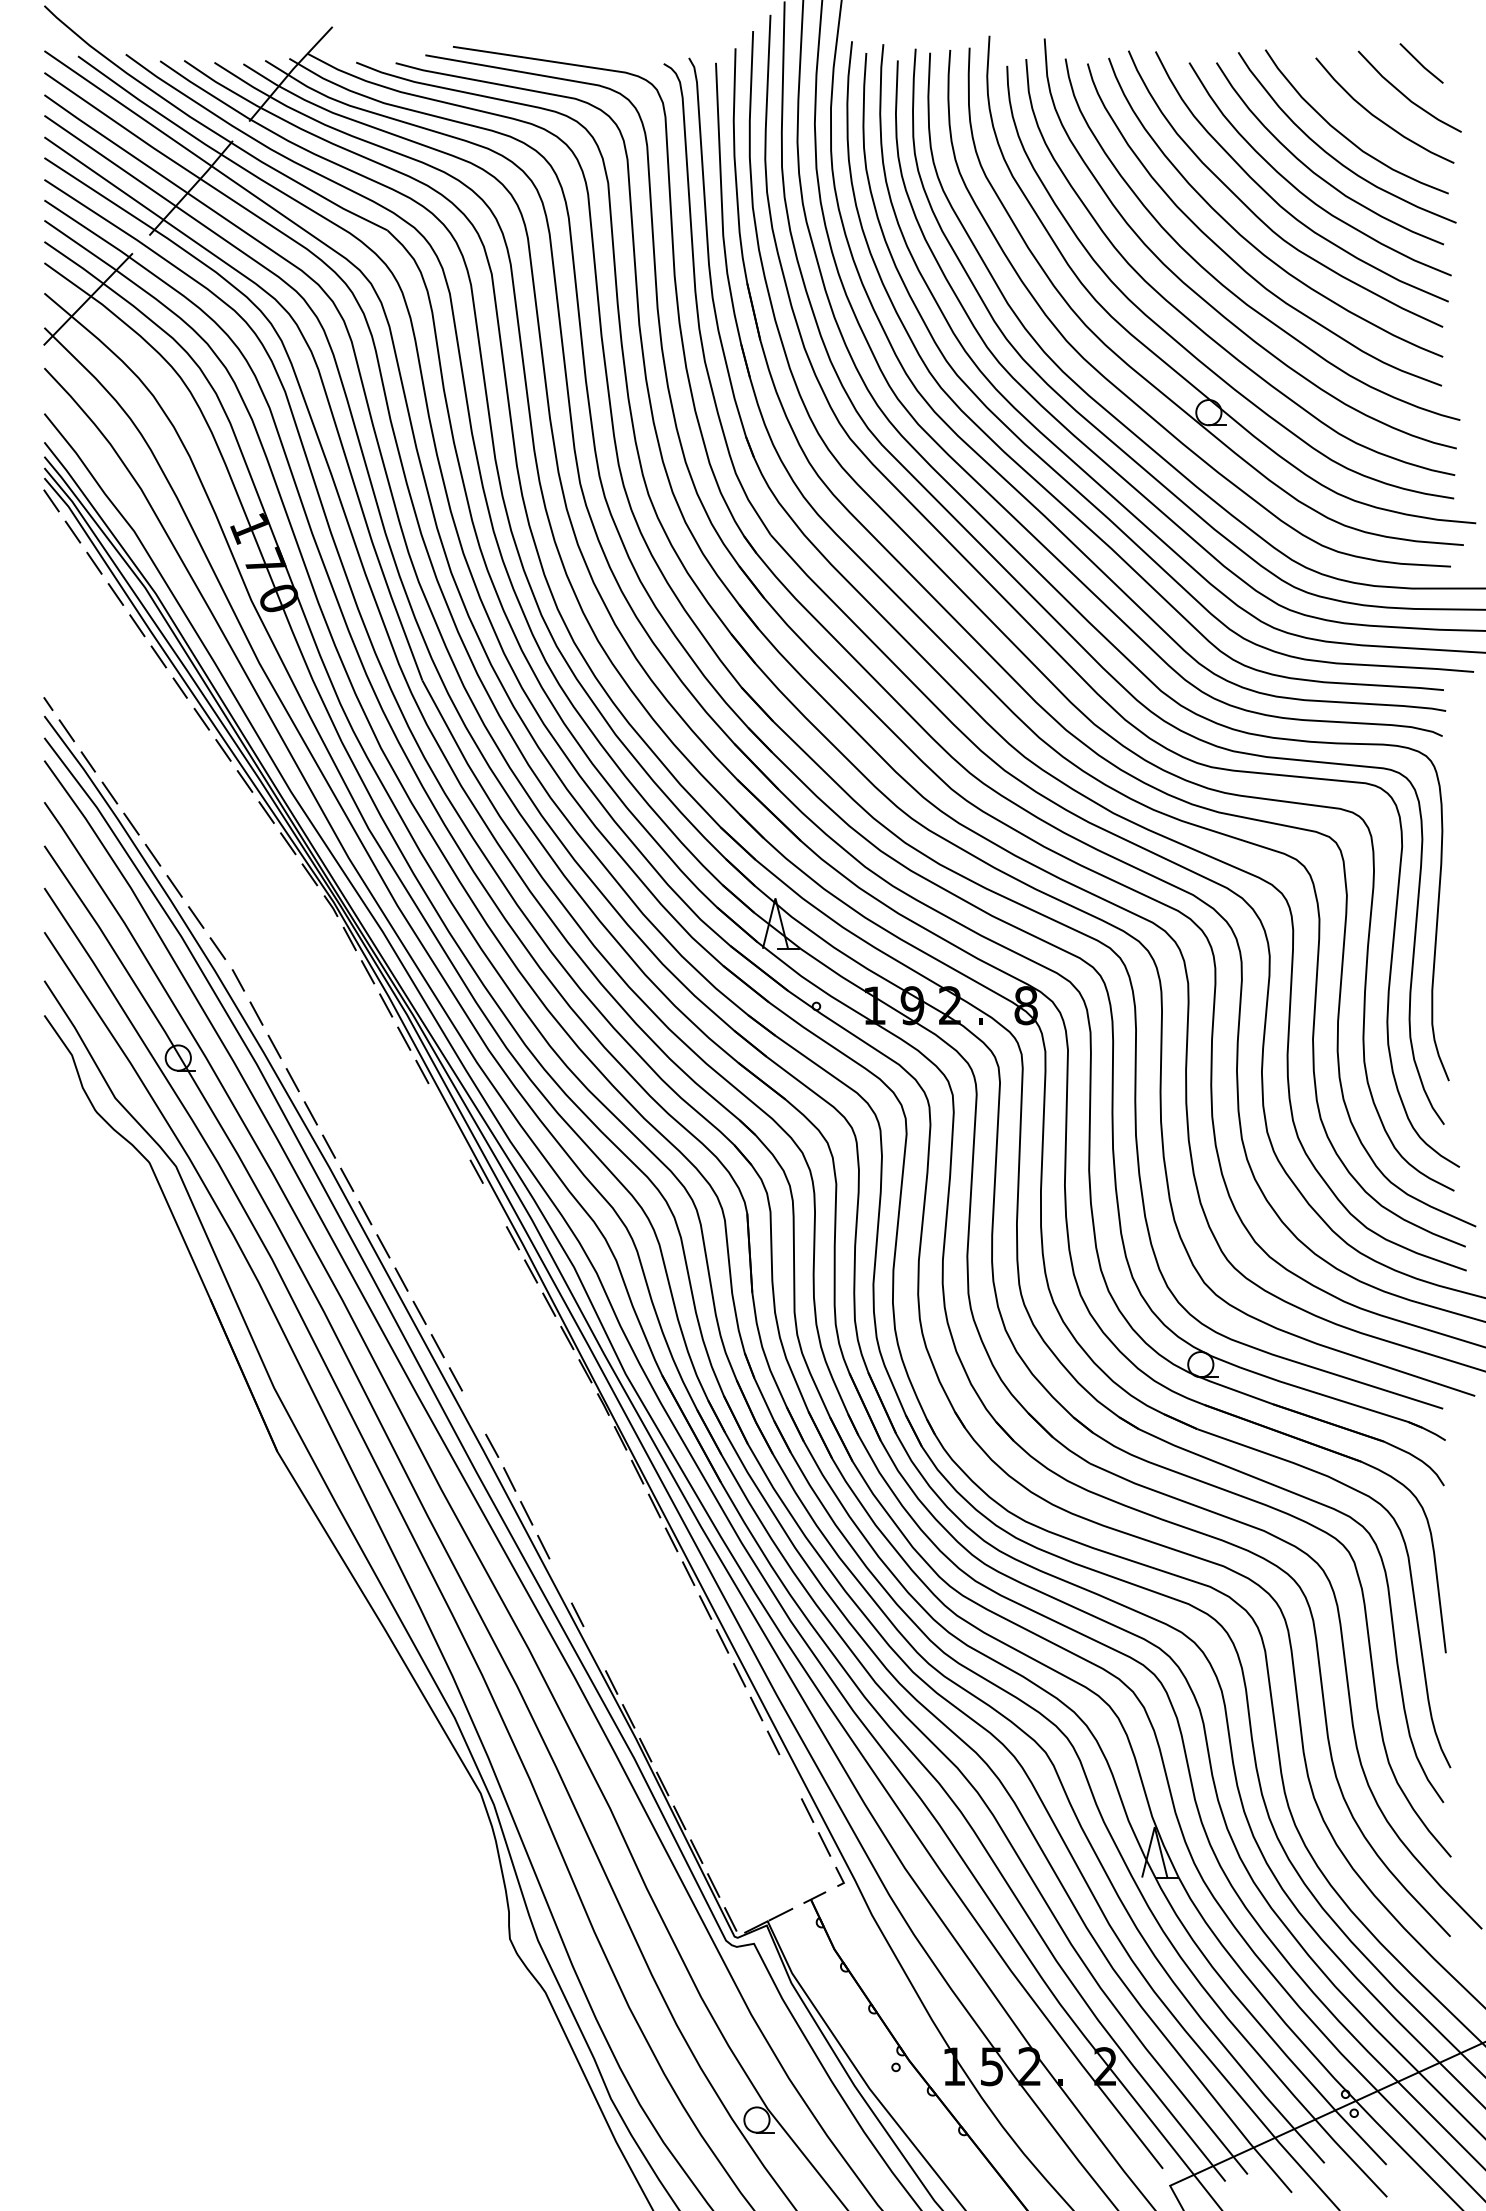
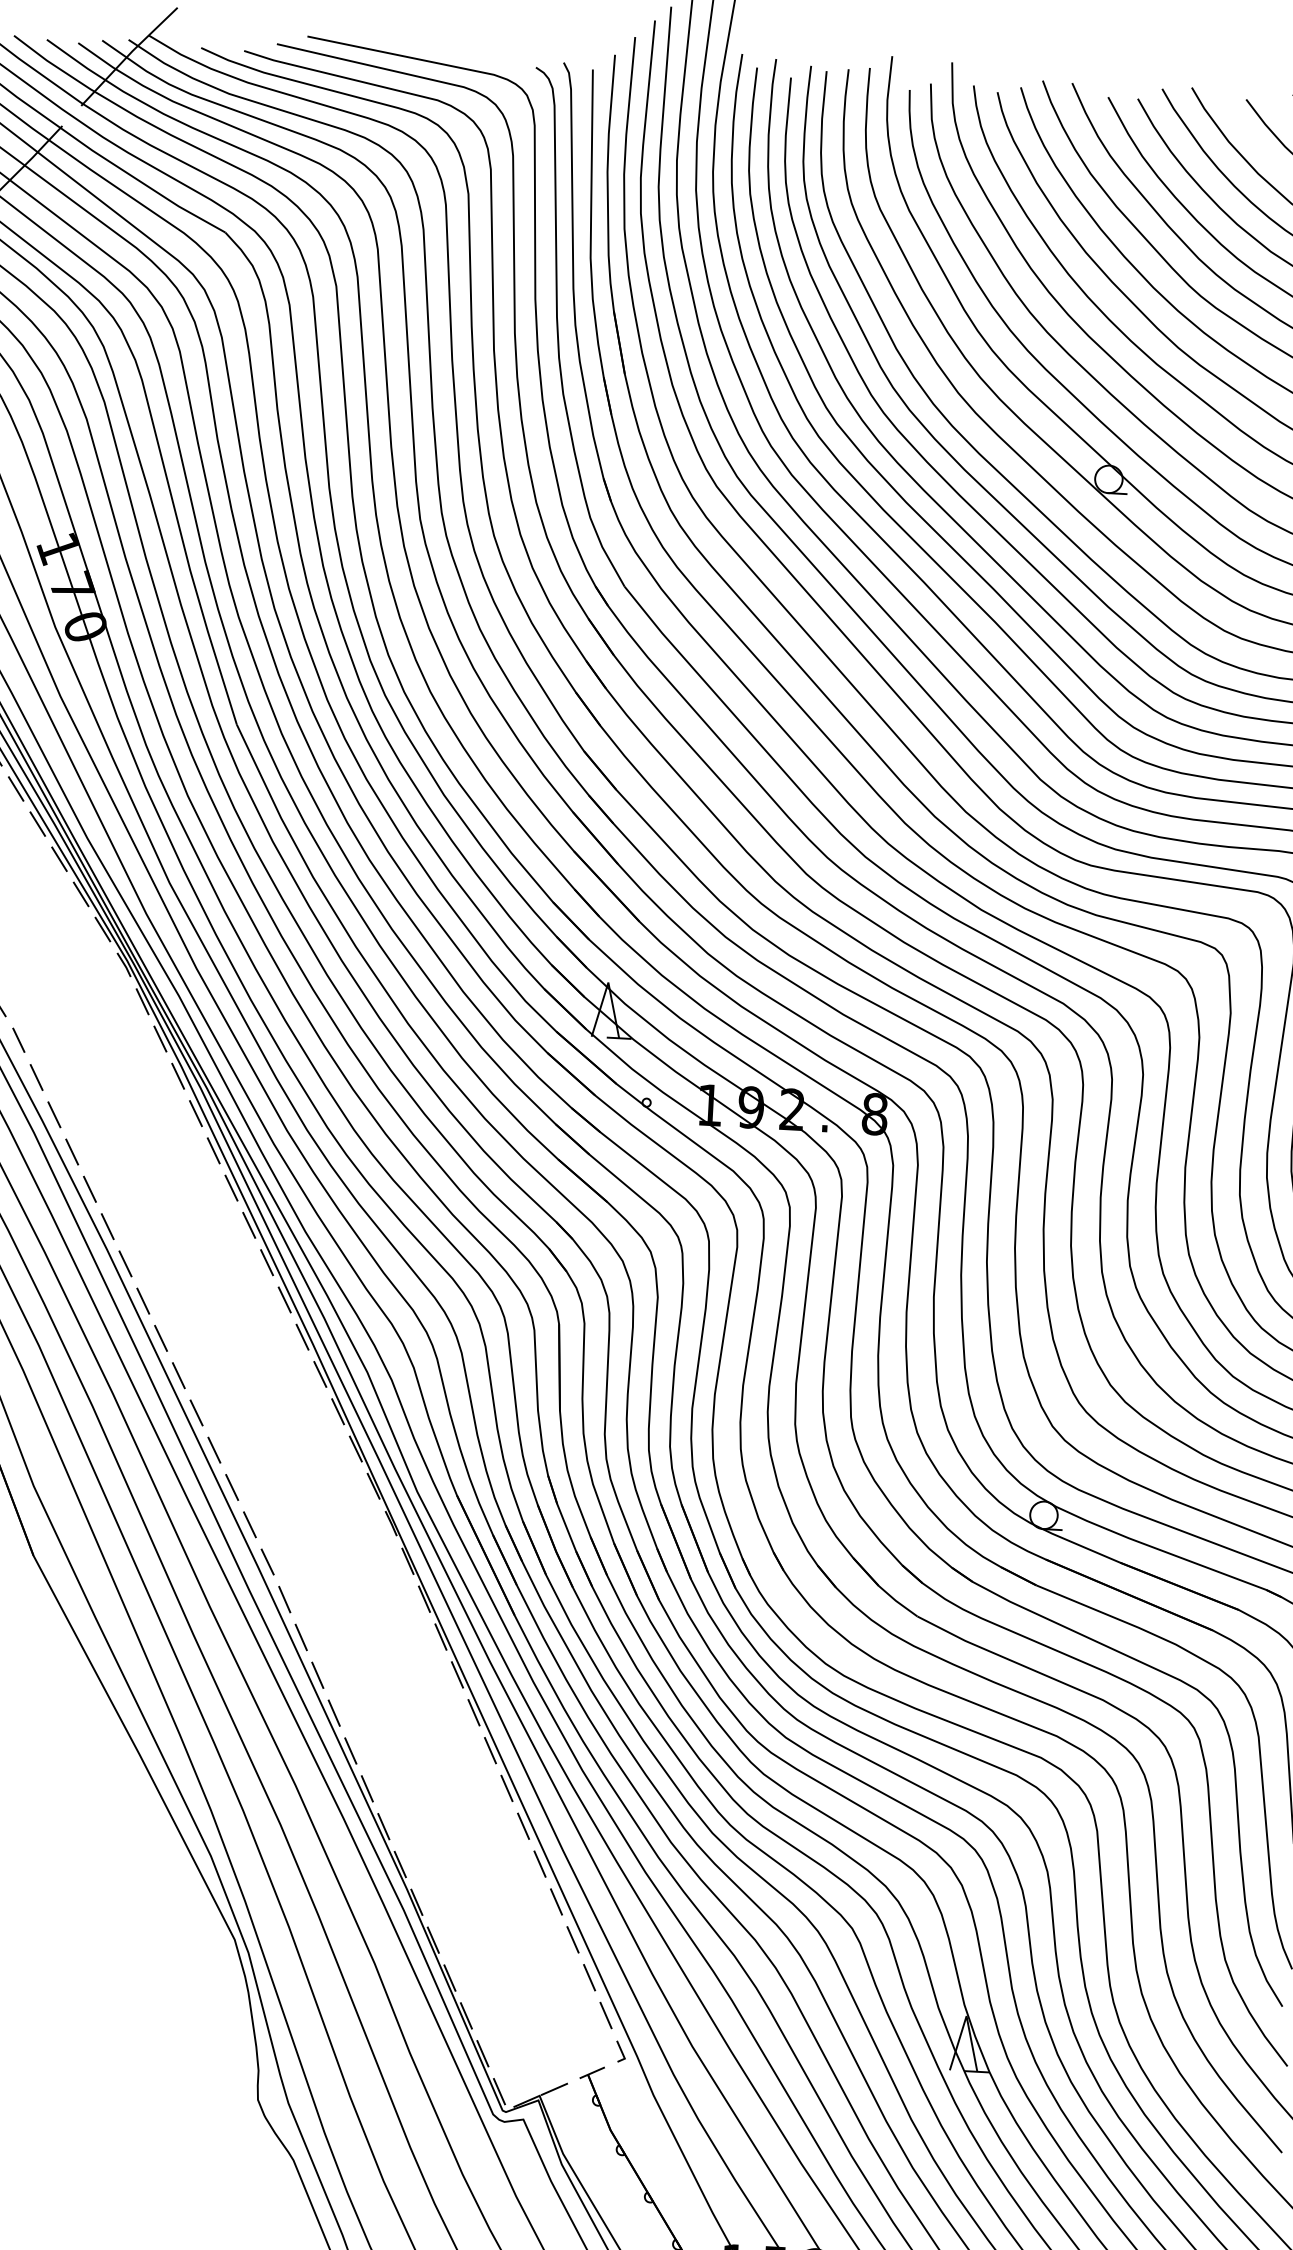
line: (440, 1105) -> (231, 1188), added
line: (458, 1138) -> (249, 1225), added
line: (494, 1204) -> (284, 1299), added
line: (474, 1412) -> (250, 1524), added
line: (560, 1580) -> (334, 1712), added
line: (594, 1648) -> (367, 1788), added
line: (790, 1776) -> (572, 1939), added

